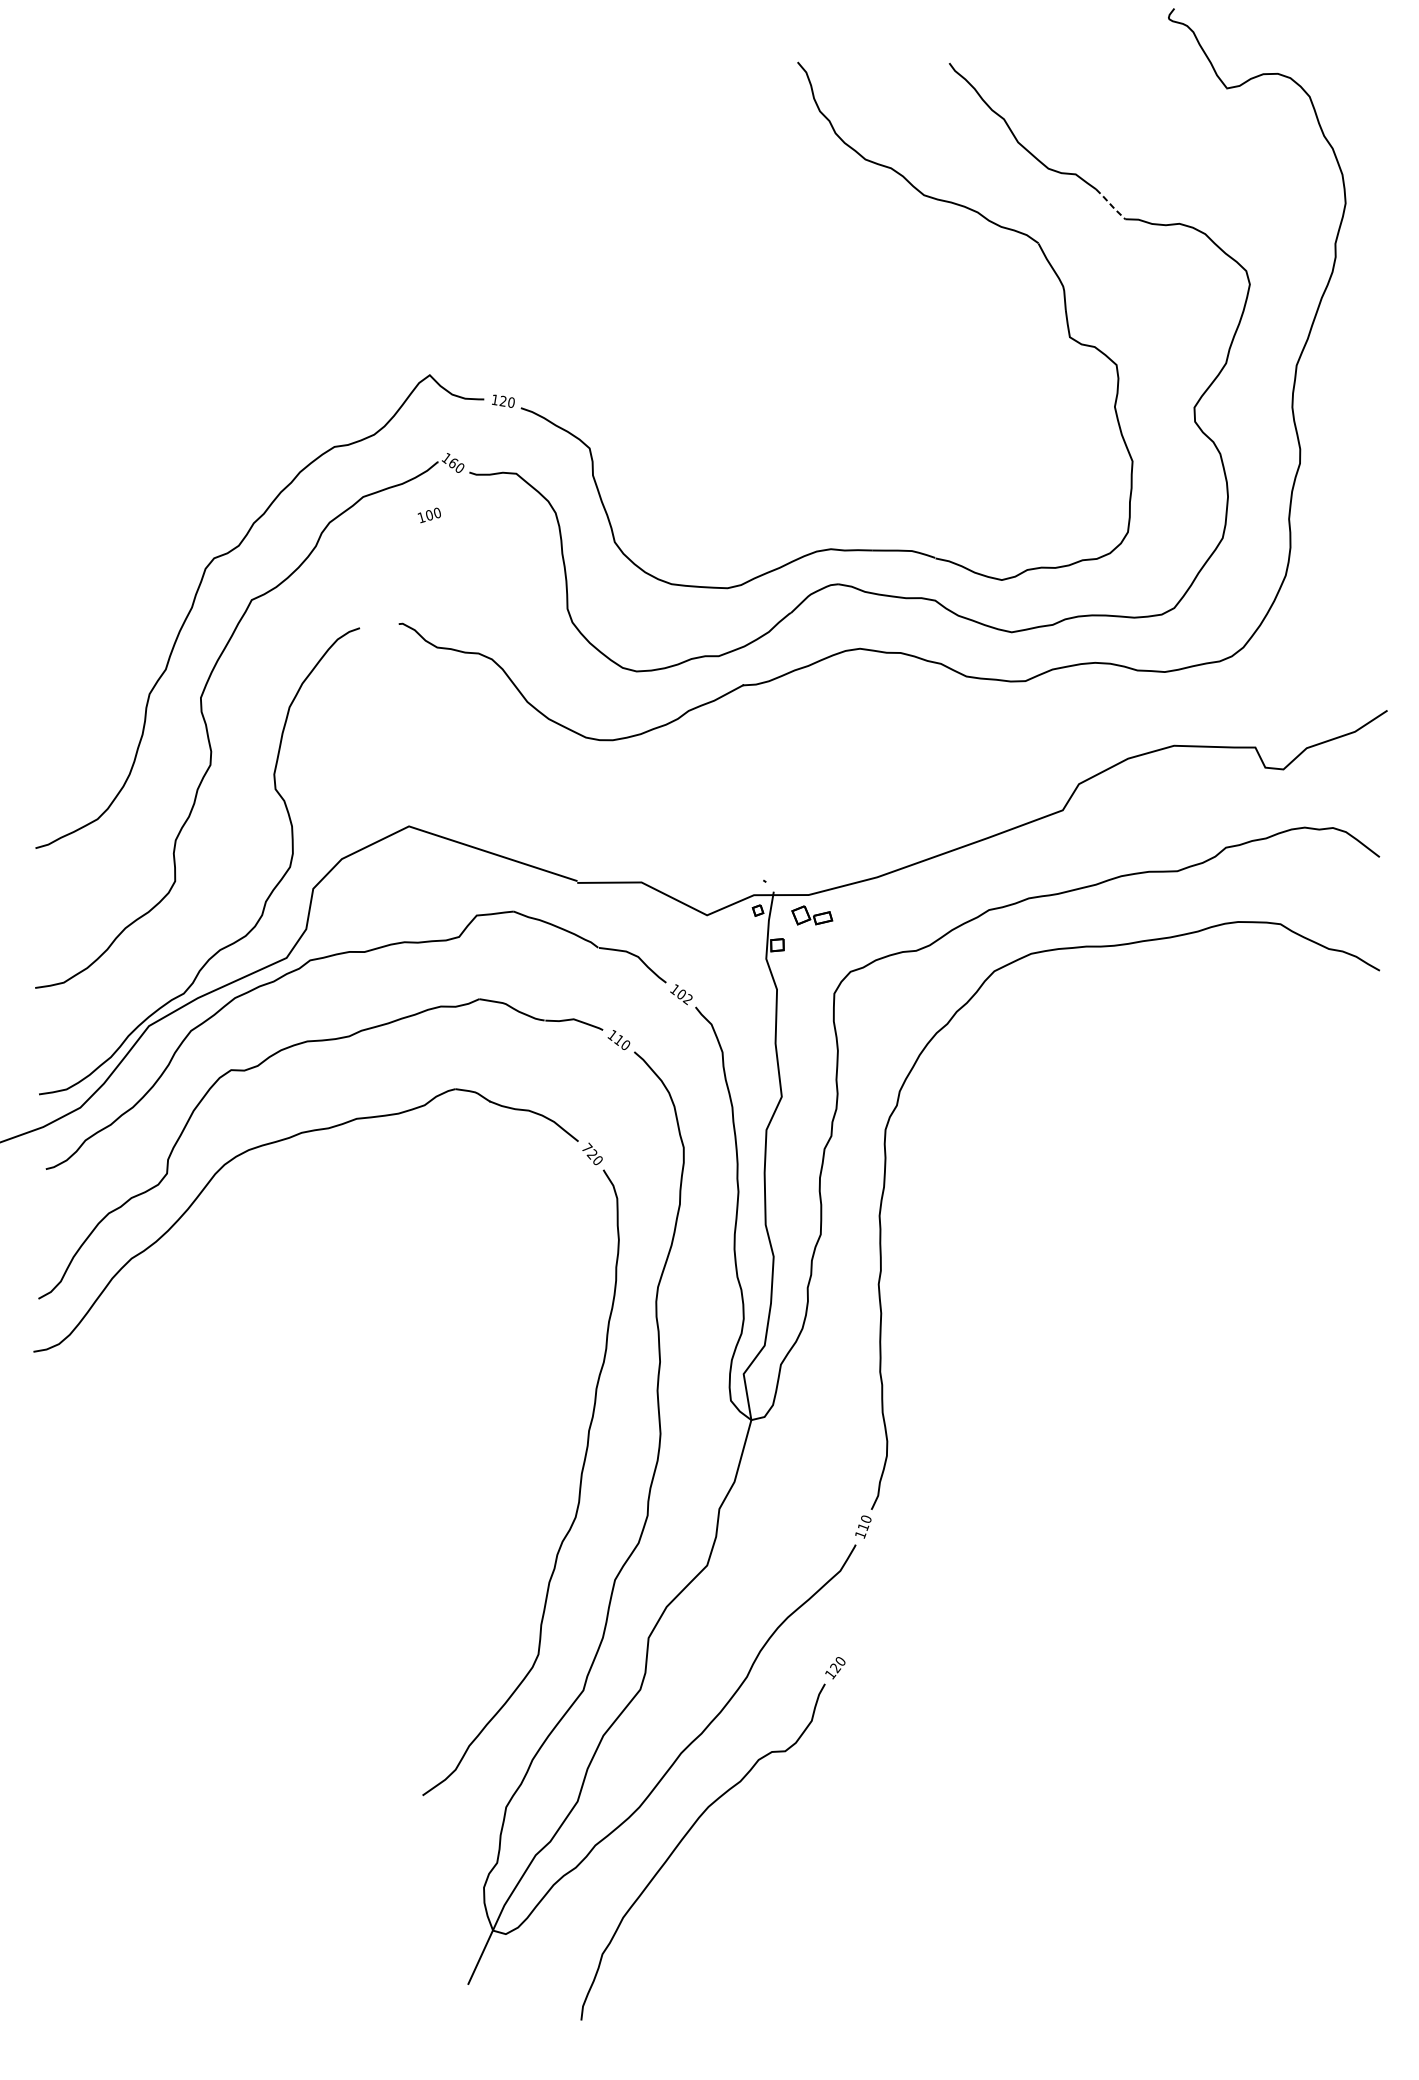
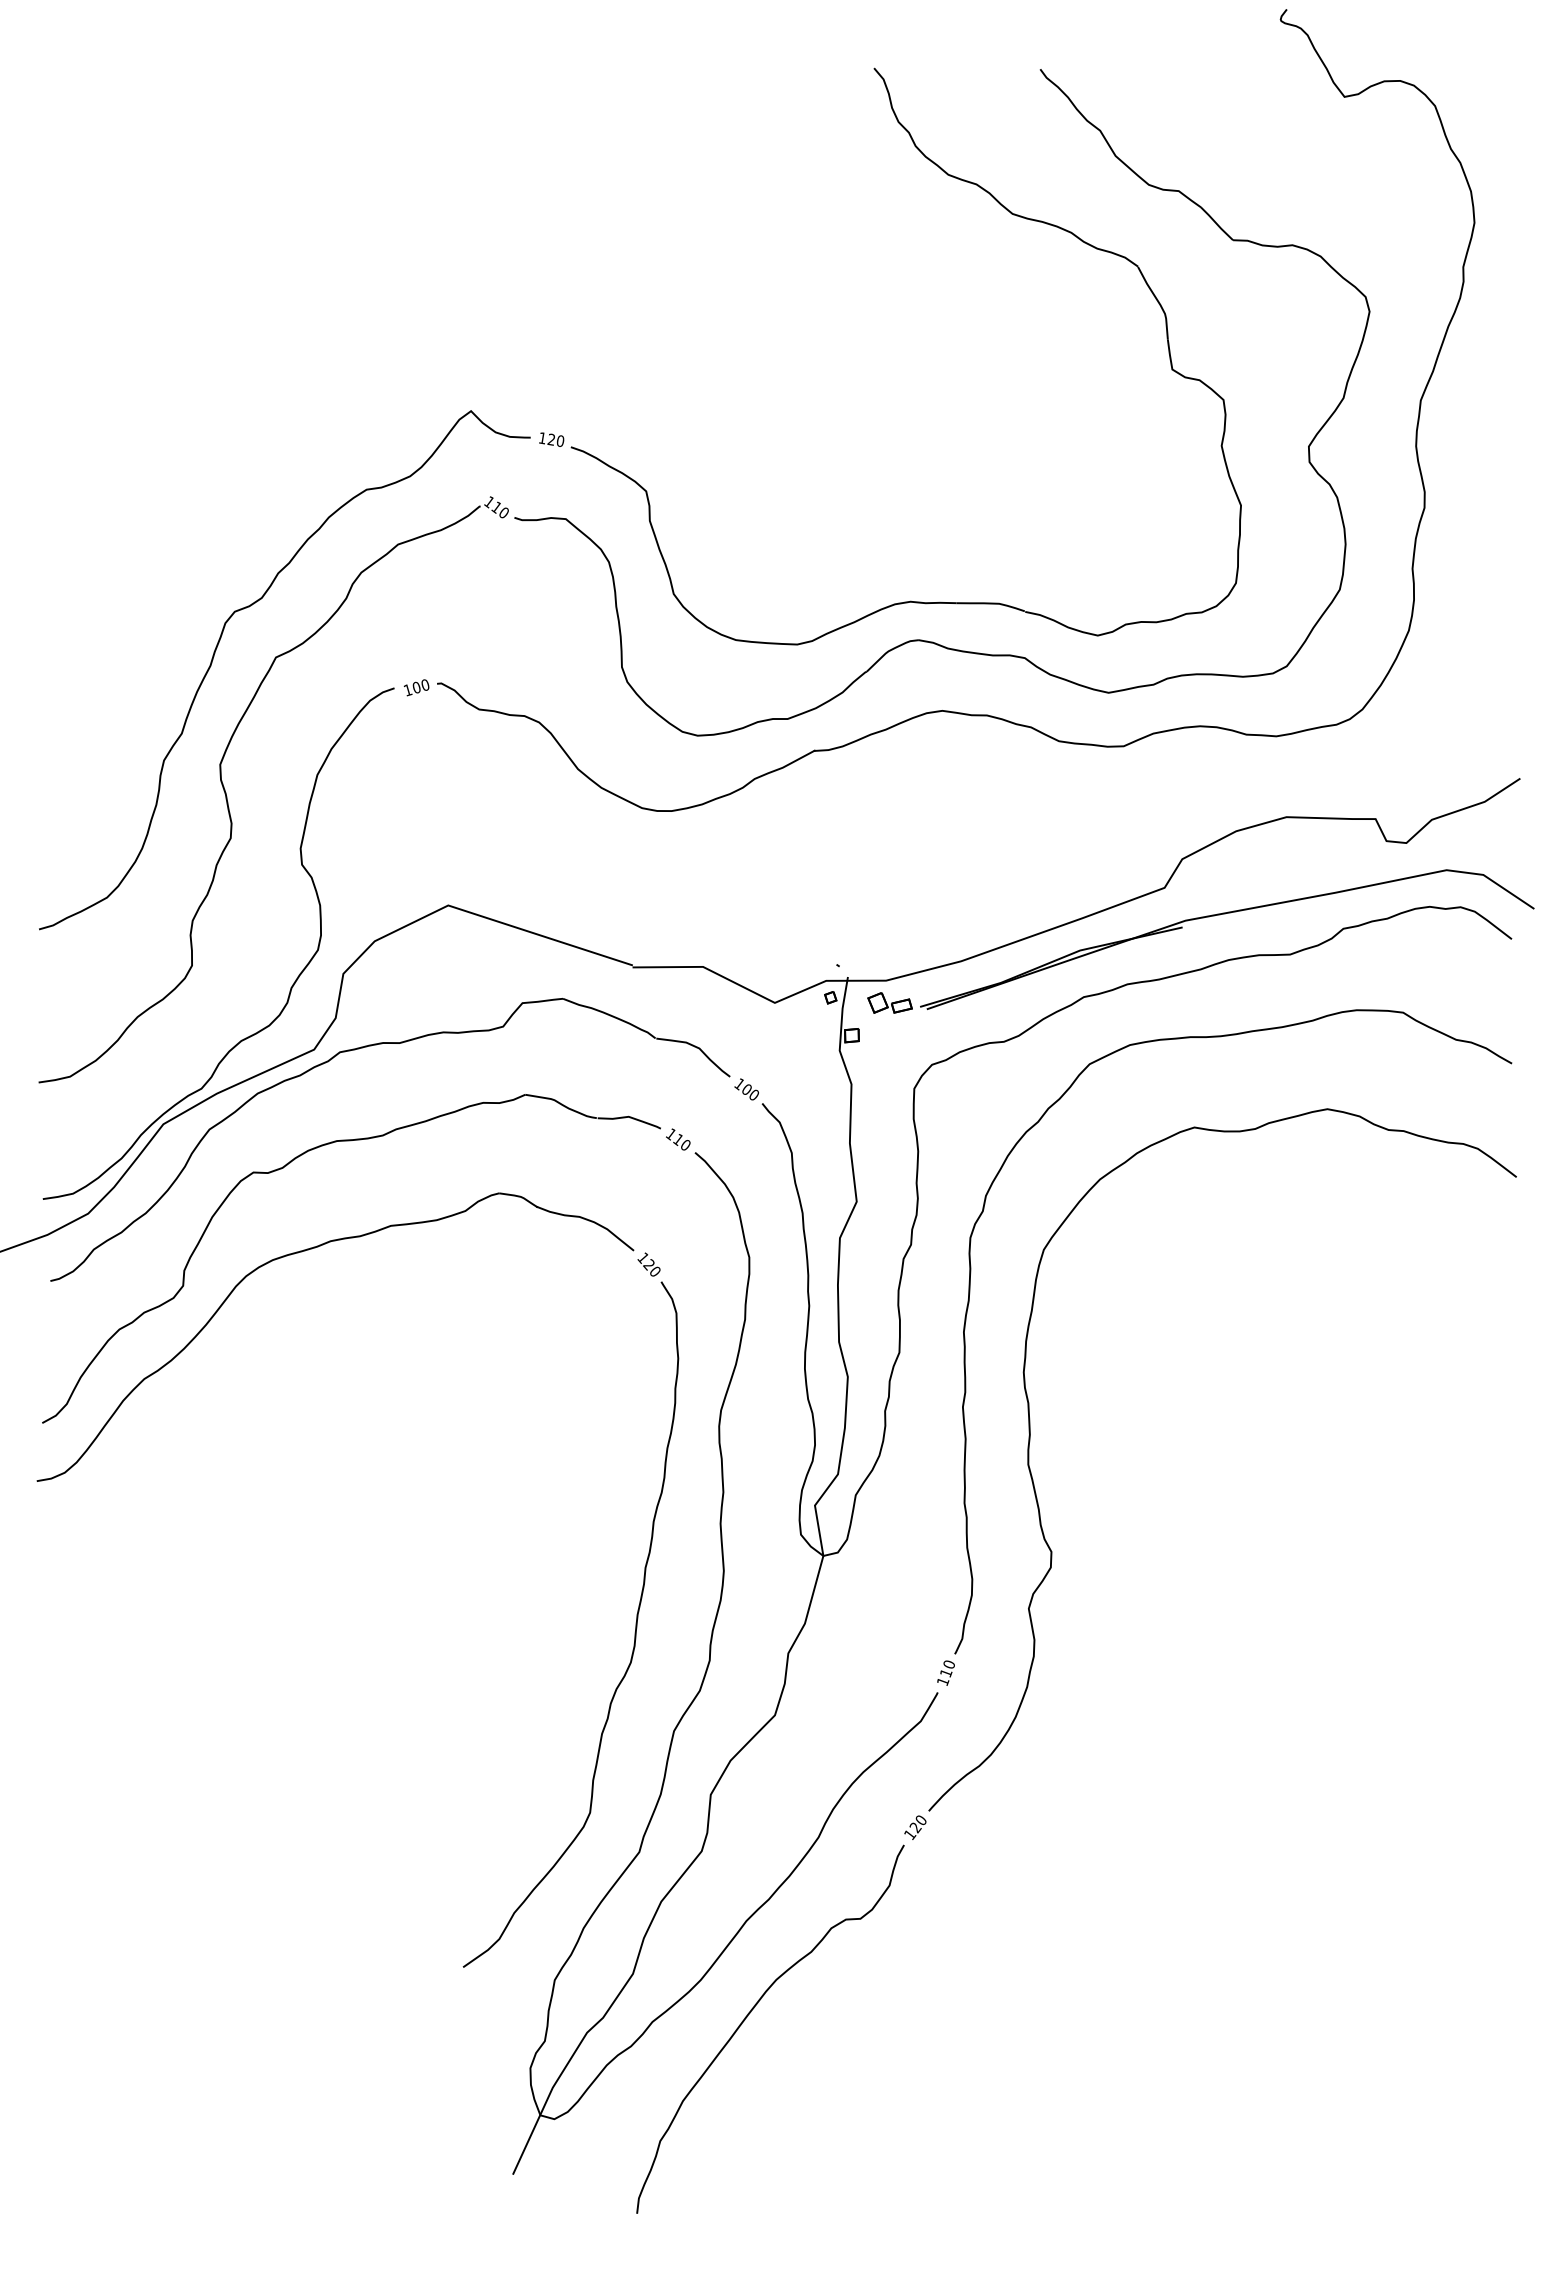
line: (1110, 203) -> (1216, 223), dashed -> solid
text: (453, 463) -> (496, 507), 160 -> 110
text: (429, 515) -> (416, 687), moved
part: (1113, 835) -> (1220, 915), added
text: (687, 999) -> (753, 1095), 102 -> 100
text: (587, 1147) -> (643, 1257), 720 -> 120
curve: (946, 1366) -> (1037, 1497), added

